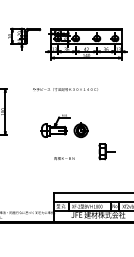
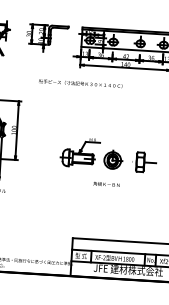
text: (65, 89) -> (80, 83), moved
part: (106, 151) -> (145, 162), moved
text: (64, 158) -> (106, 184), moved

